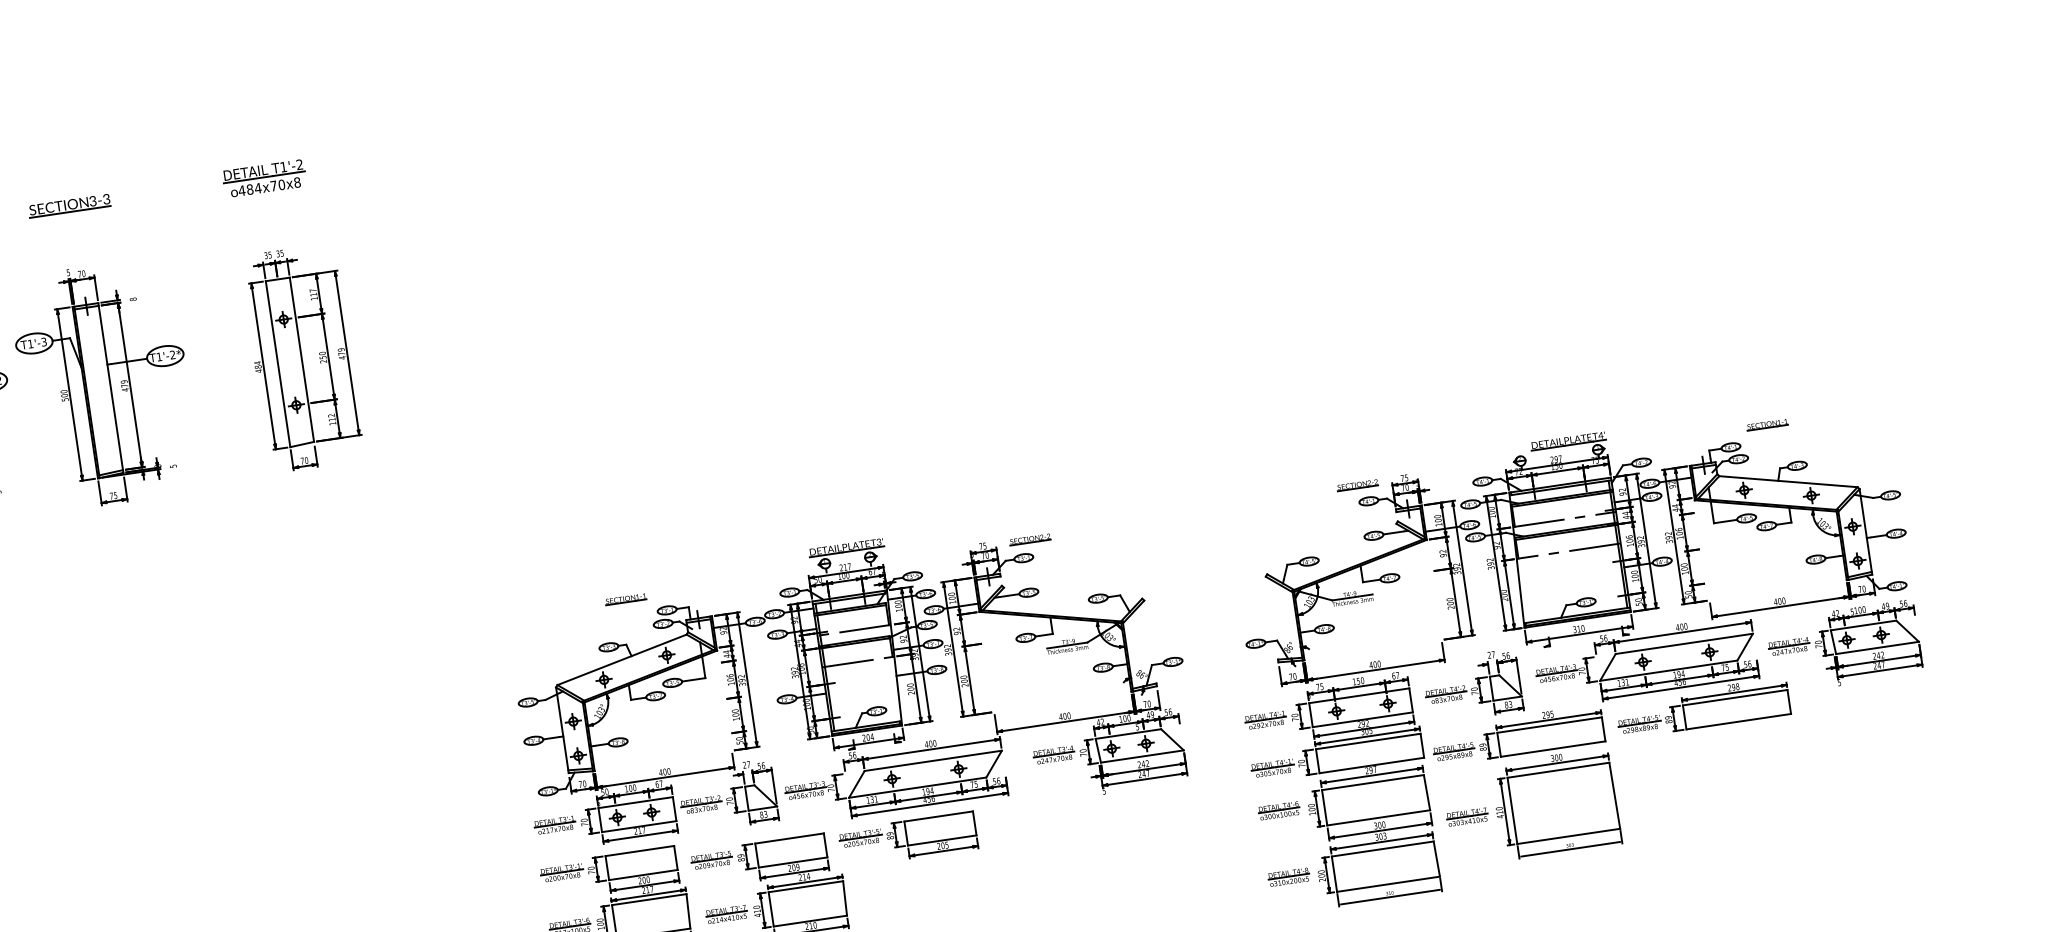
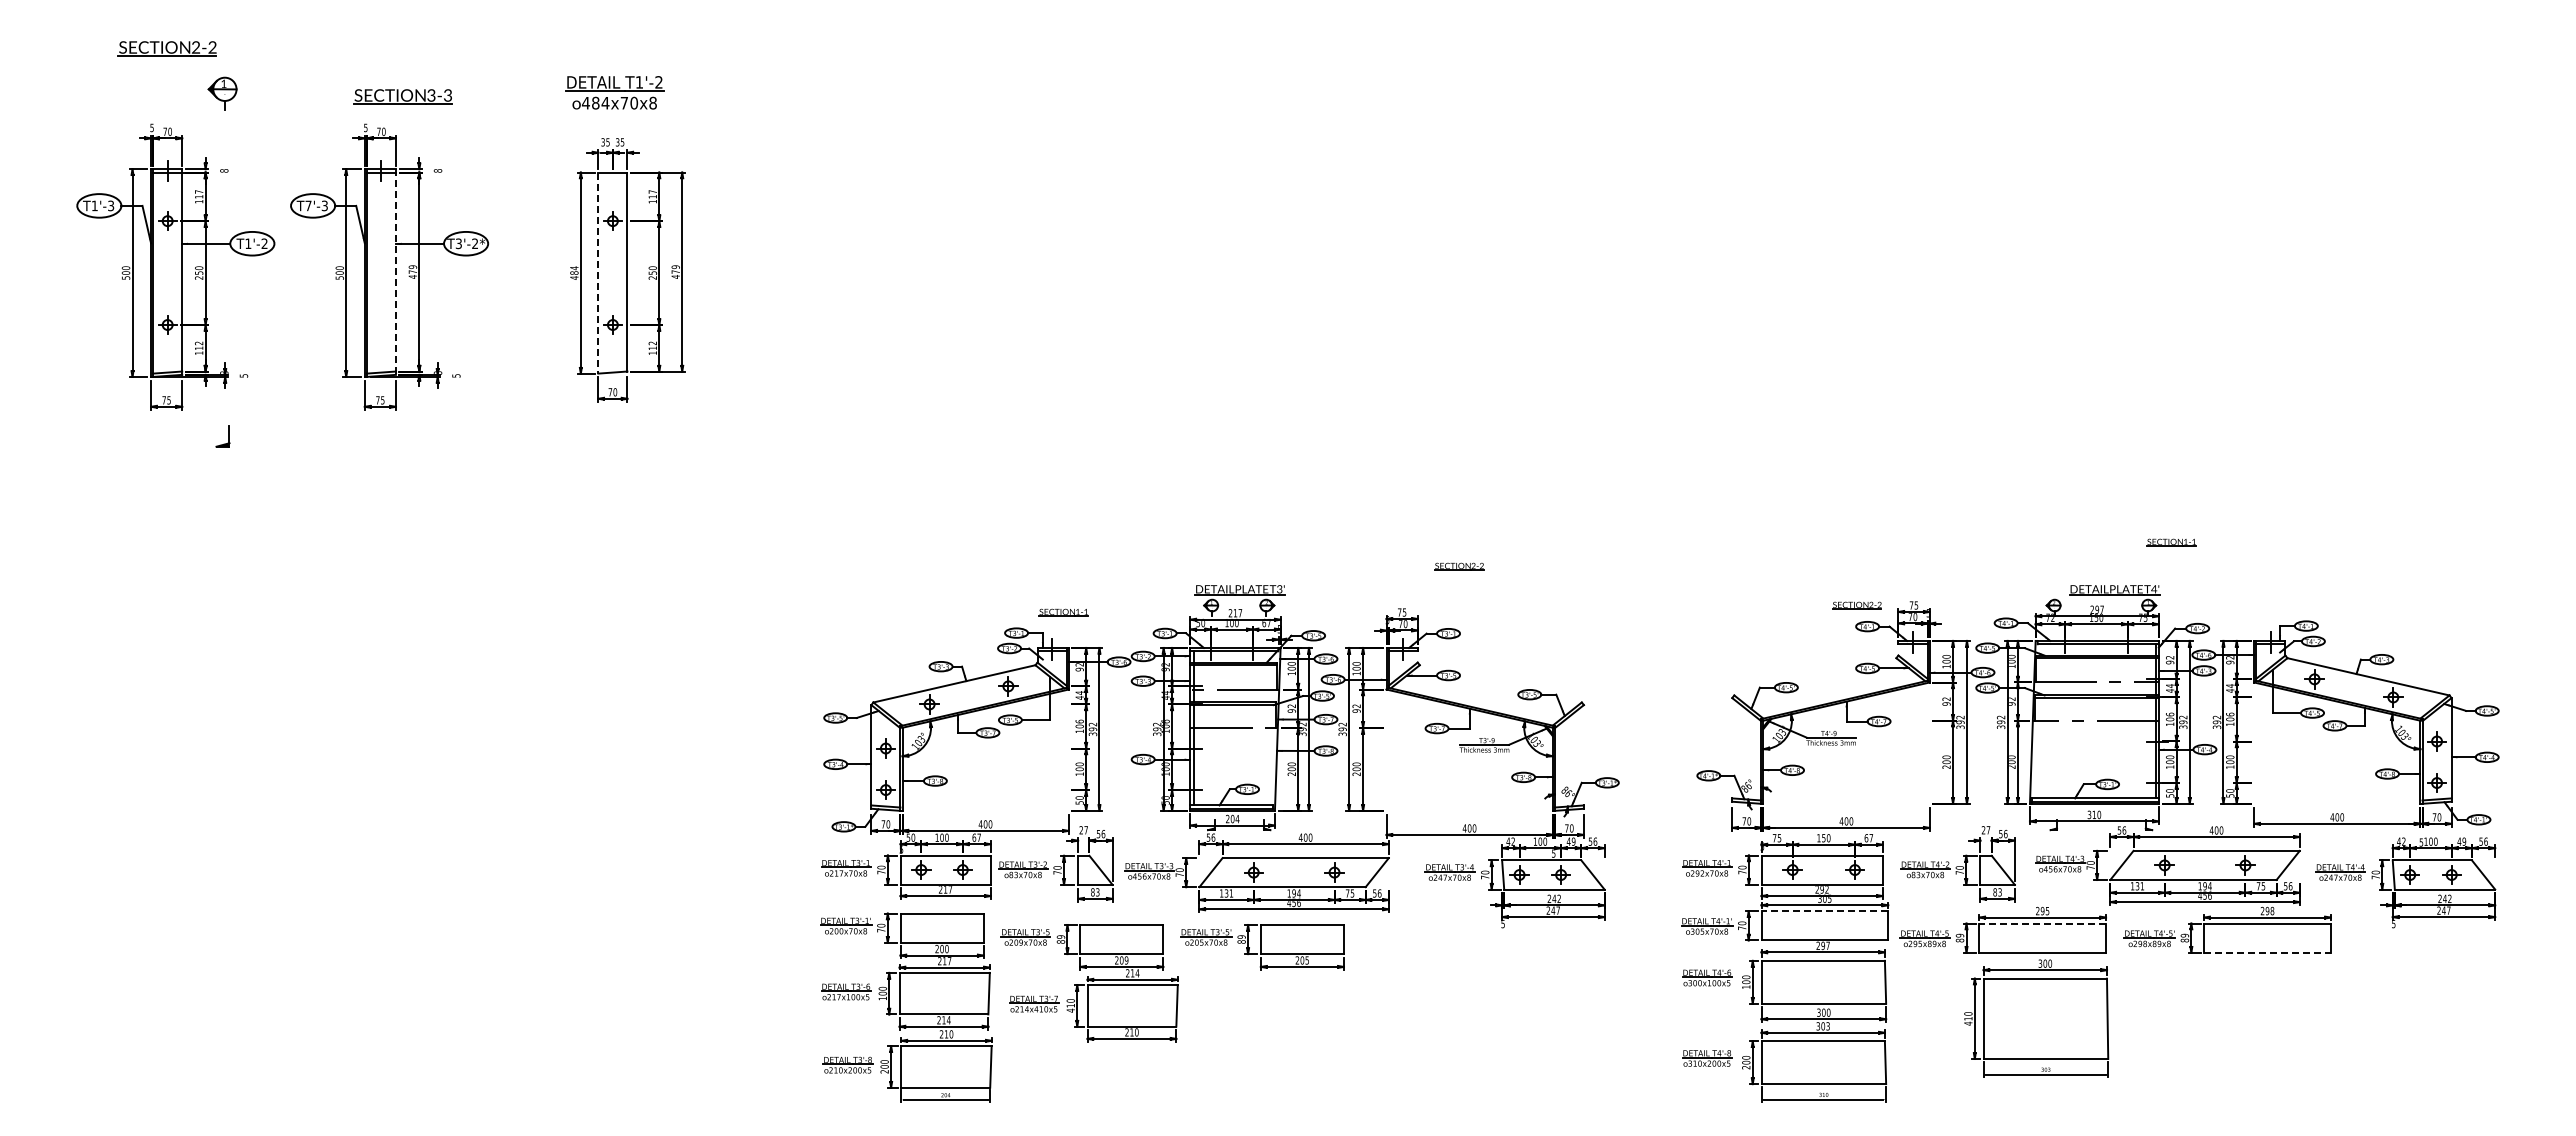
part: (264, 178) -> (614, 92), moved
part: (69, 205) -> (402, 96), moved
text: (30, 343) -> (308, 205), T1'-3 -> T7'-3
text: (159, 356) -> (458, 243), T1'-2* -> T3'-2*
line: (278, 364) -> (598, 273), solid -> dashed
line: (110, 388) -> (395, 272), solid -> dashed
part: (1767, 424) -> (2171, 542), moved
part: (1030, 539) -> (1459, 566), moved
part: (625, 599) -> (1063, 612), moved
line: (1739, 721) -> (2268, 952), solid -> dashed
line: (1549, 725) -> (2042, 923), solid -> dashed
line: (1368, 741) -> (1824, 911), solid -> dashed
part: (1467, 817) -> (1929, 1018), removed

